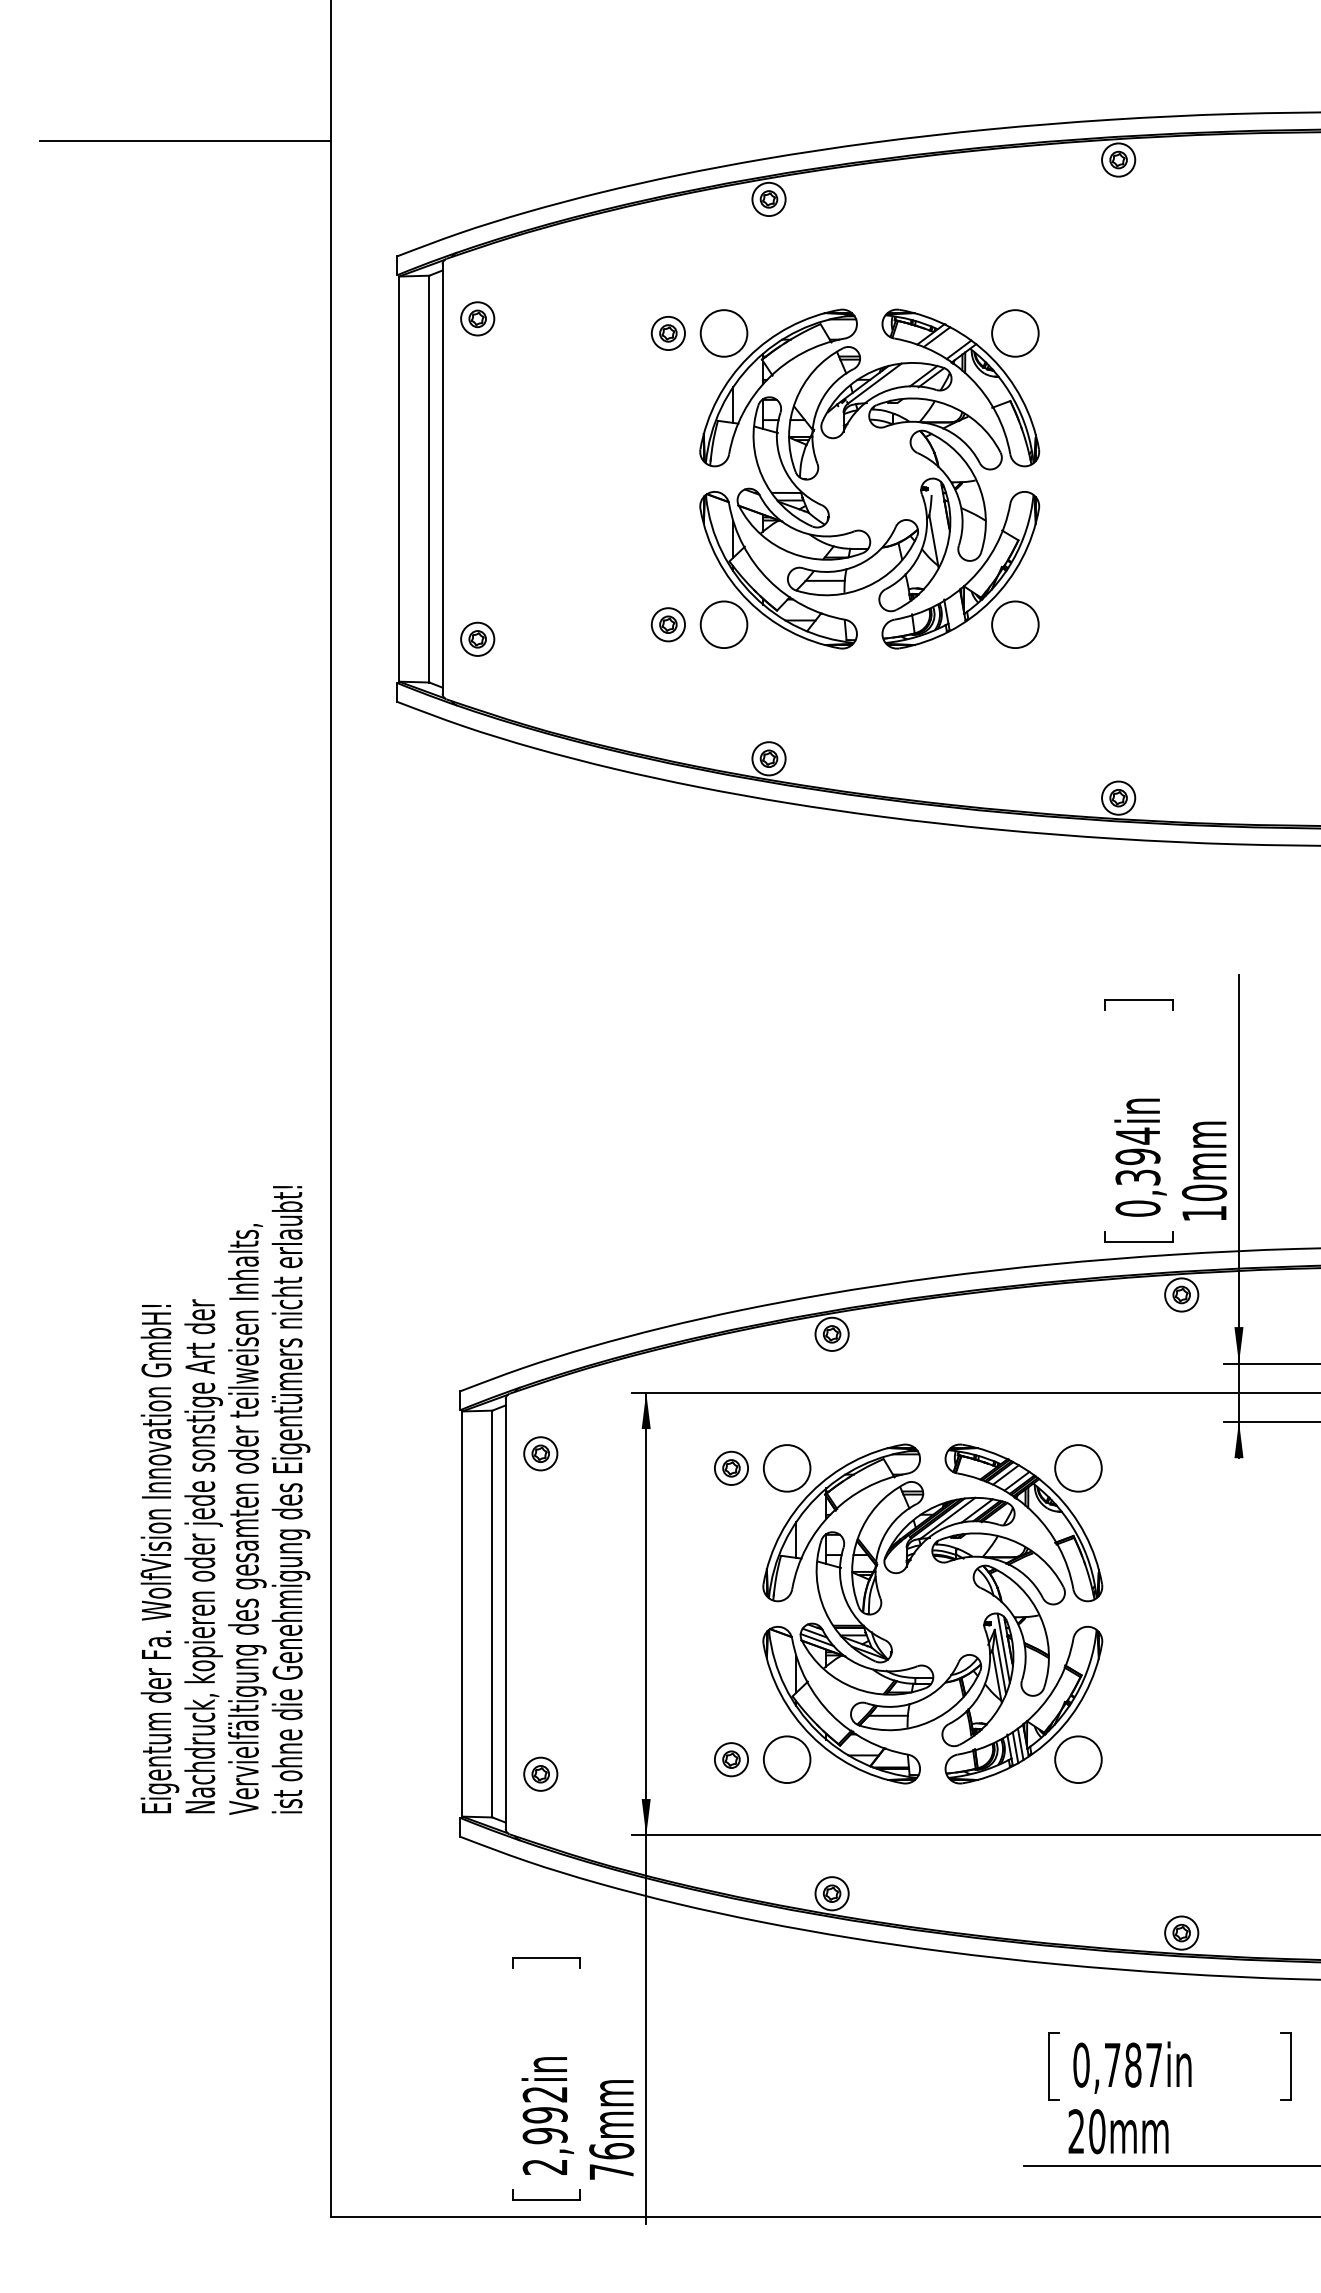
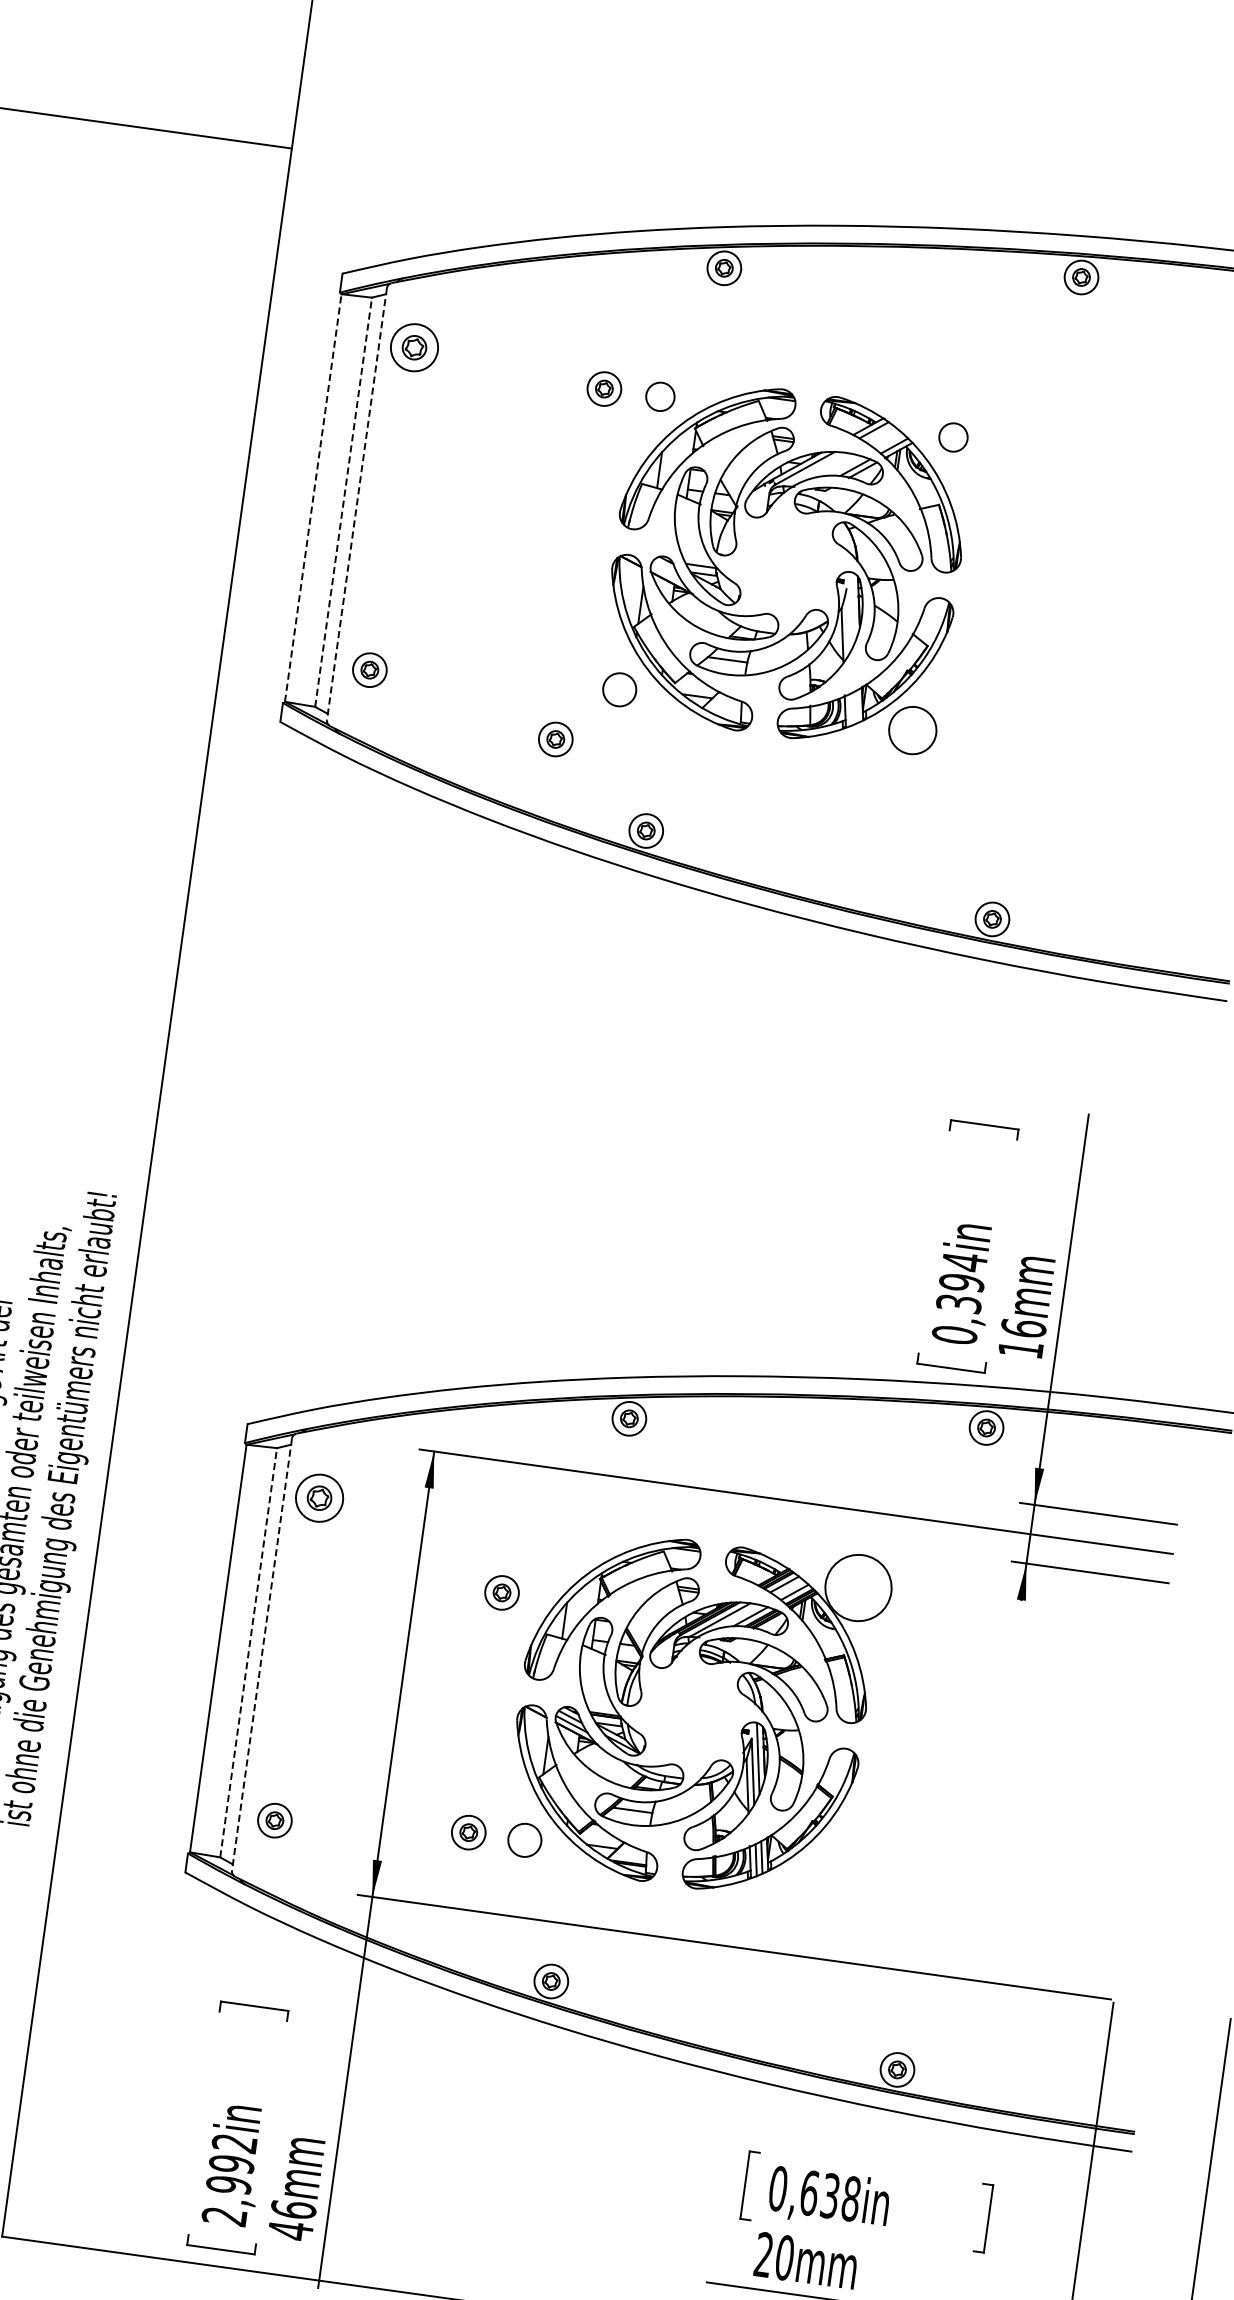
part: (477, 318) -> (414, 347), size x1.4
circle: (723, 333) -> (659, 396), size x0.6
circle: (1015, 333) -> (953, 437), size x0.6
line: (429, 478) -> (343, 501), solid -> dashed
line: (399, 479) -> (313, 498), solid -> dashed
line: (442, 479) -> (356, 504), solid -> dashed
part: (667, 624) -> (554, 739), moved
circle: (723, 624) -> (619, 689), size x0.7
text: (1204, 1192) -> (1023, 1328), 10mm -> 16mm
part: (540, 1453) -> (319, 1497), size x1.4
part: (731, 1467) -> (502, 1592), moved
circle: (787, 1468) -> (565, 1547), removed
circle: (1078, 1468) -> (858, 1588), size x1.4
line: (492, 1613) -> (248, 1652), solid -> dashed
line: (505, 1614) -> (261, 1655), solid -> dashed
circle: (787, 1759) -> (525, 1840), size x0.7
circle: (1078, 1759) -> (817, 1880), removed
text: (1133, 2064) -> (830, 2195), 0,787in -> 0,638in
text: (611, 2171) -> (290, 2230), 76mm -> 46mm

